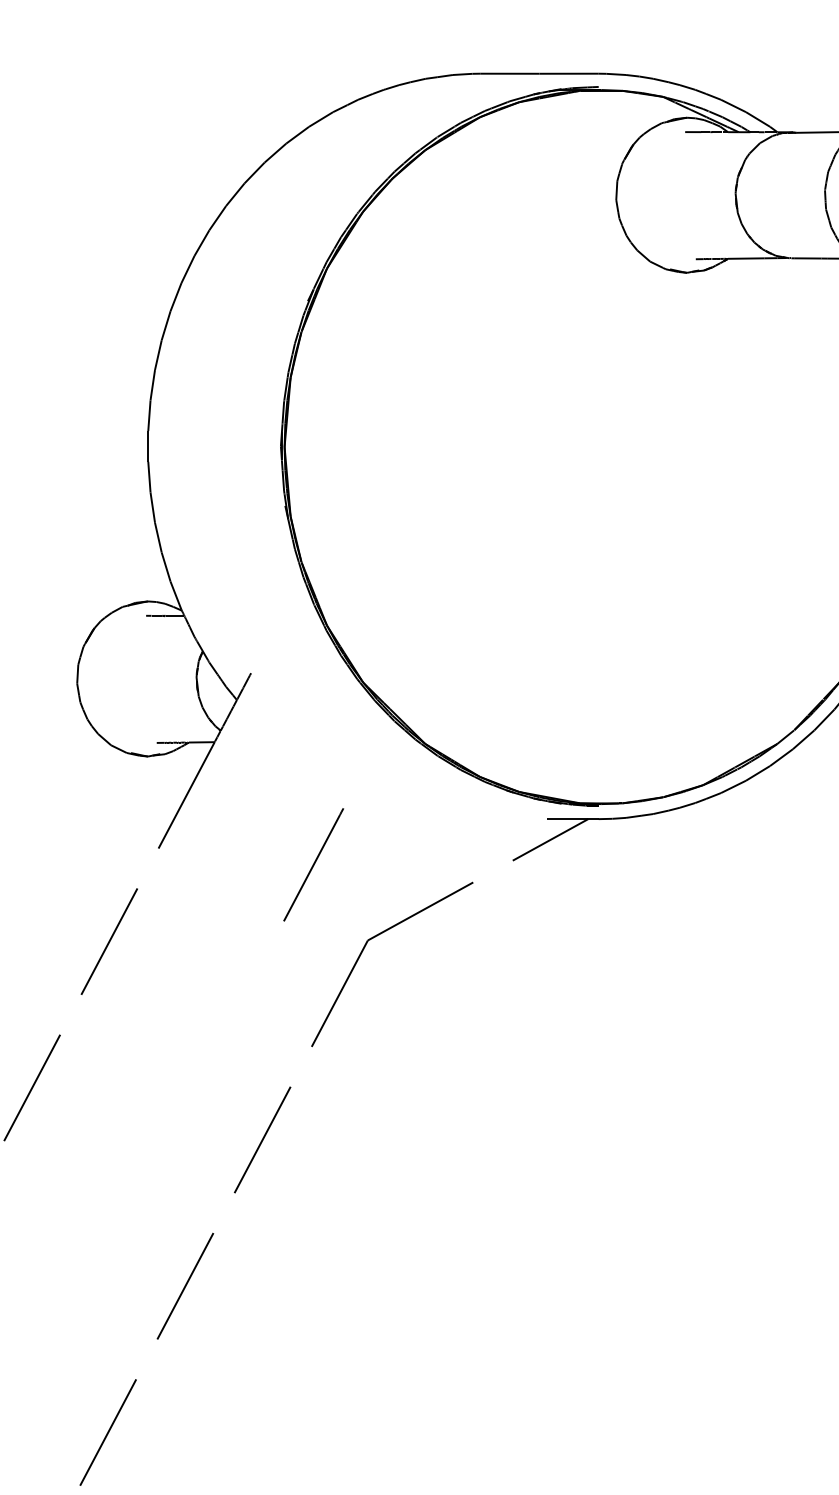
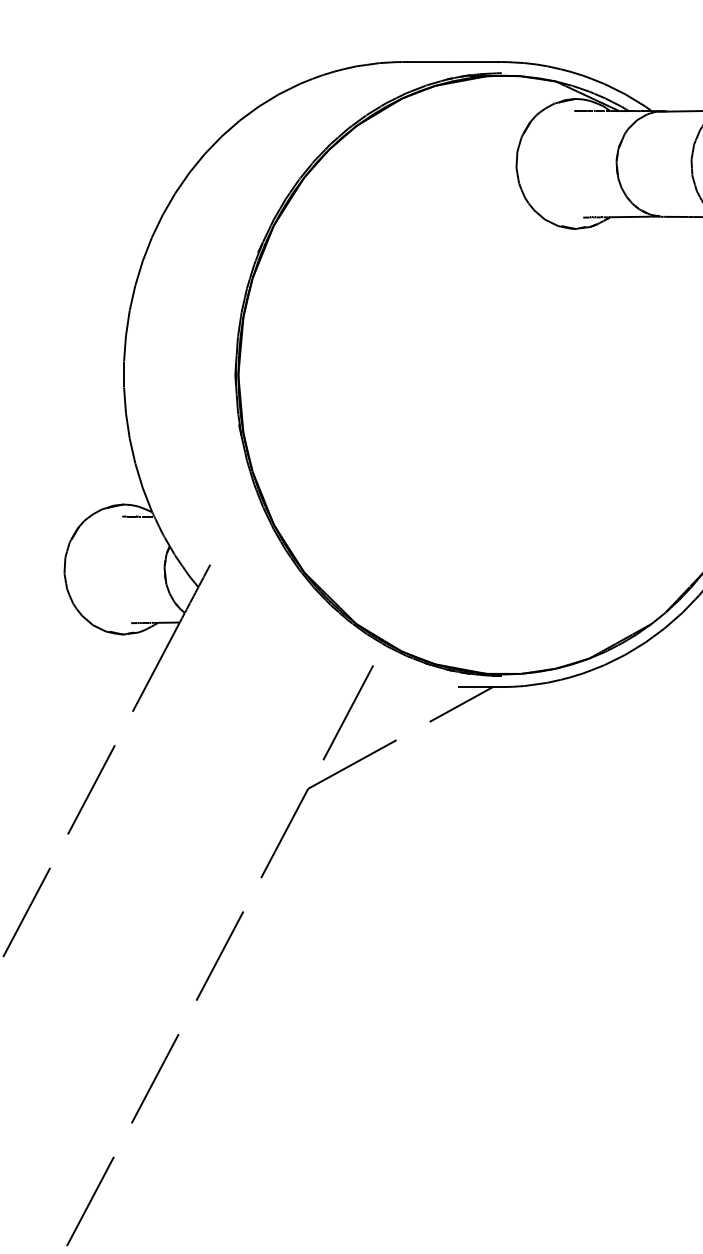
line: (313, 864) -> (348, 712), moved

